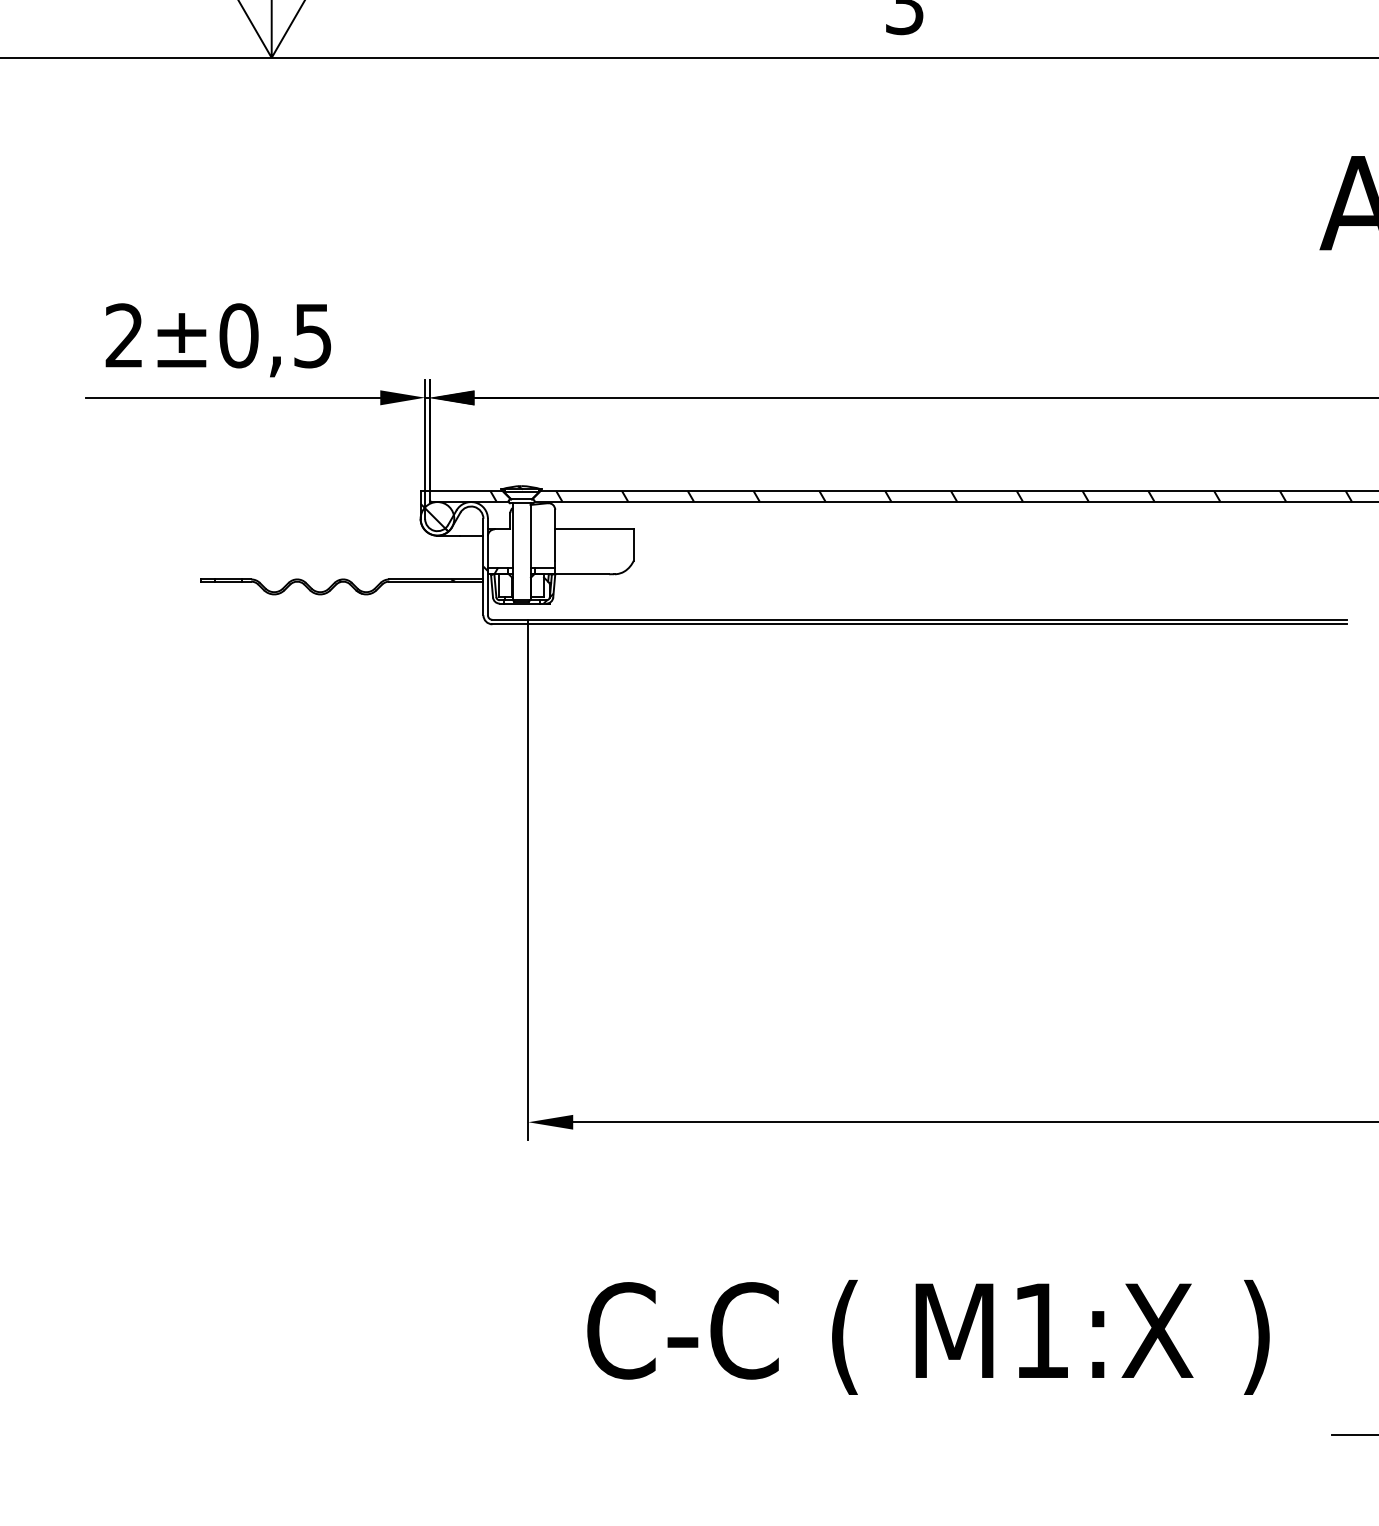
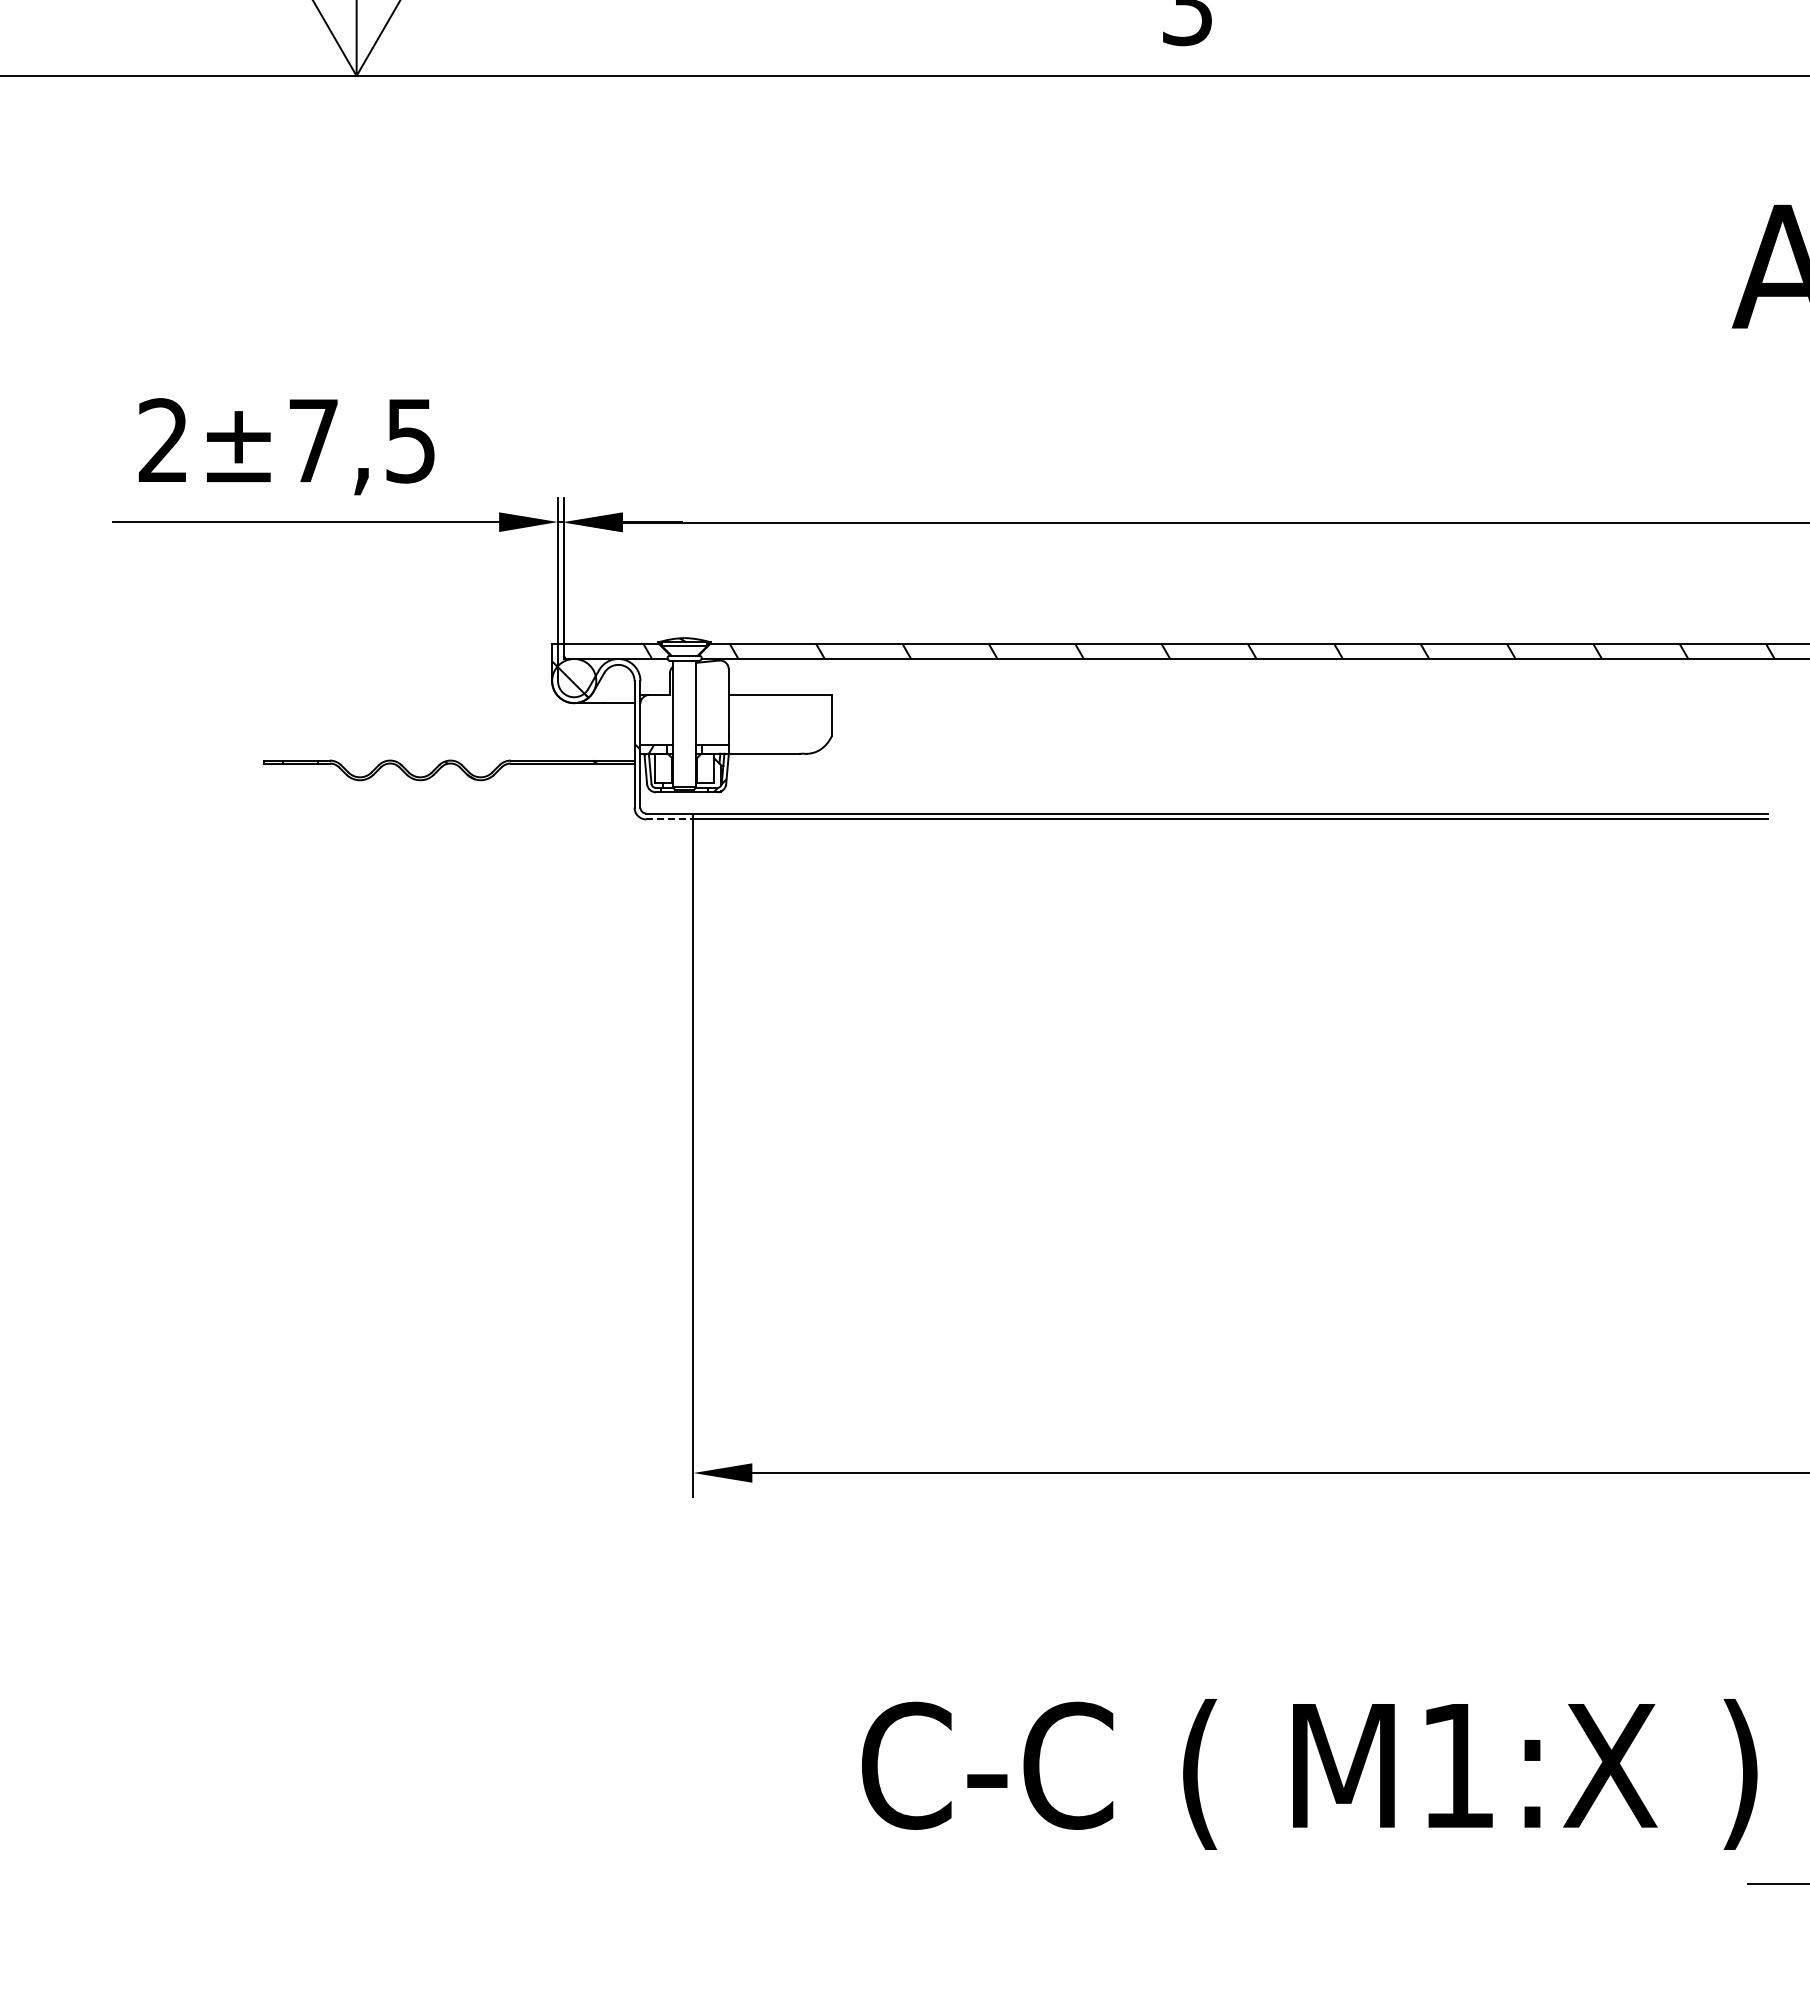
text: (238, 335) -> (313, 440), ±0,5 -> ±7,5
line: (510, 624) -> (669, 819), solid -> dashed
text: (928, 1337) -> (1309, 1774), moved

